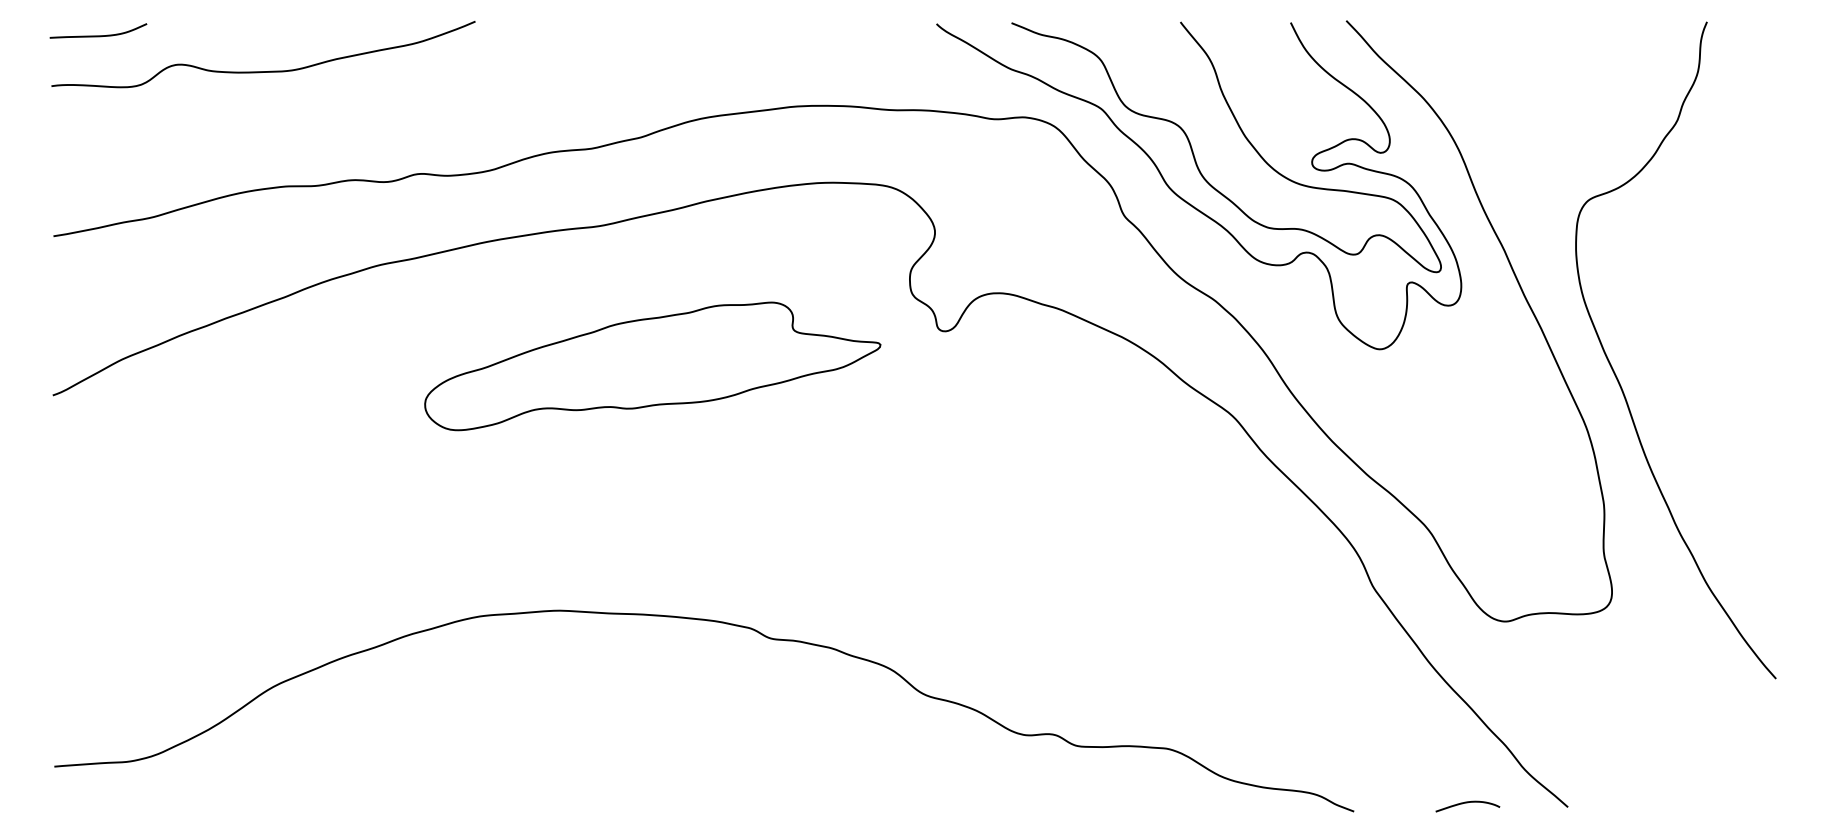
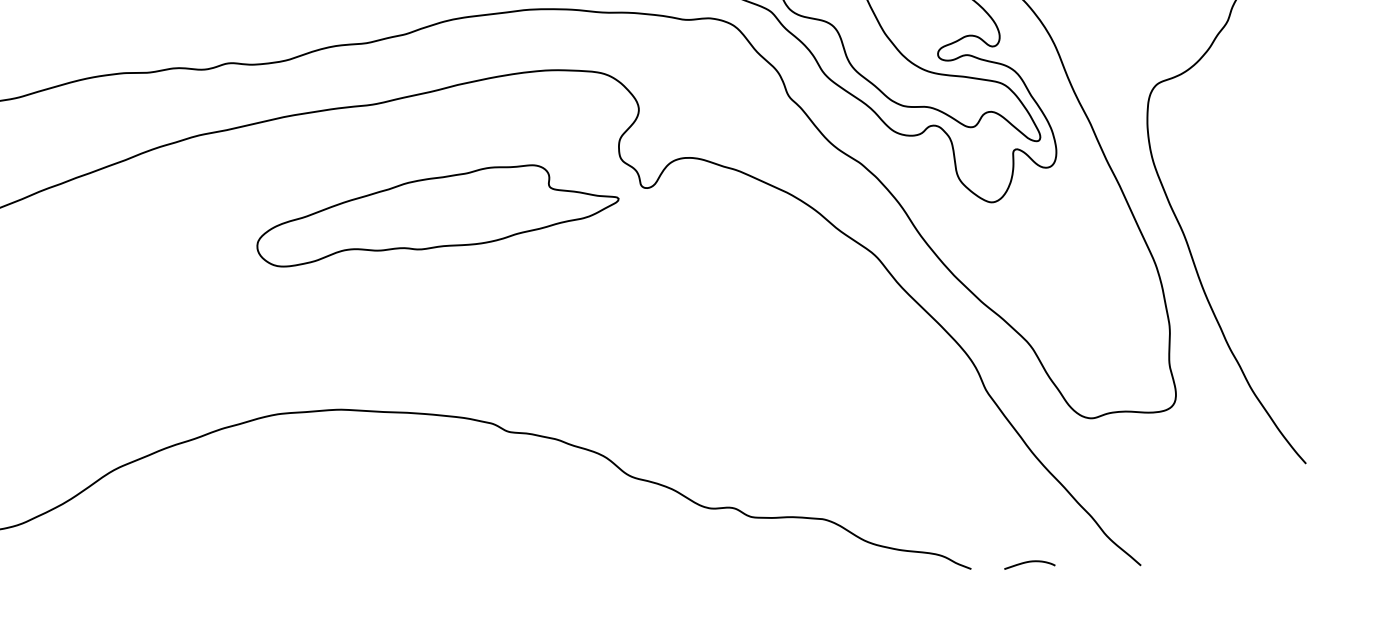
part: (652, 366) -> (437, 215), moved
curve: (1467, 803) -> (1029, 562), moved

